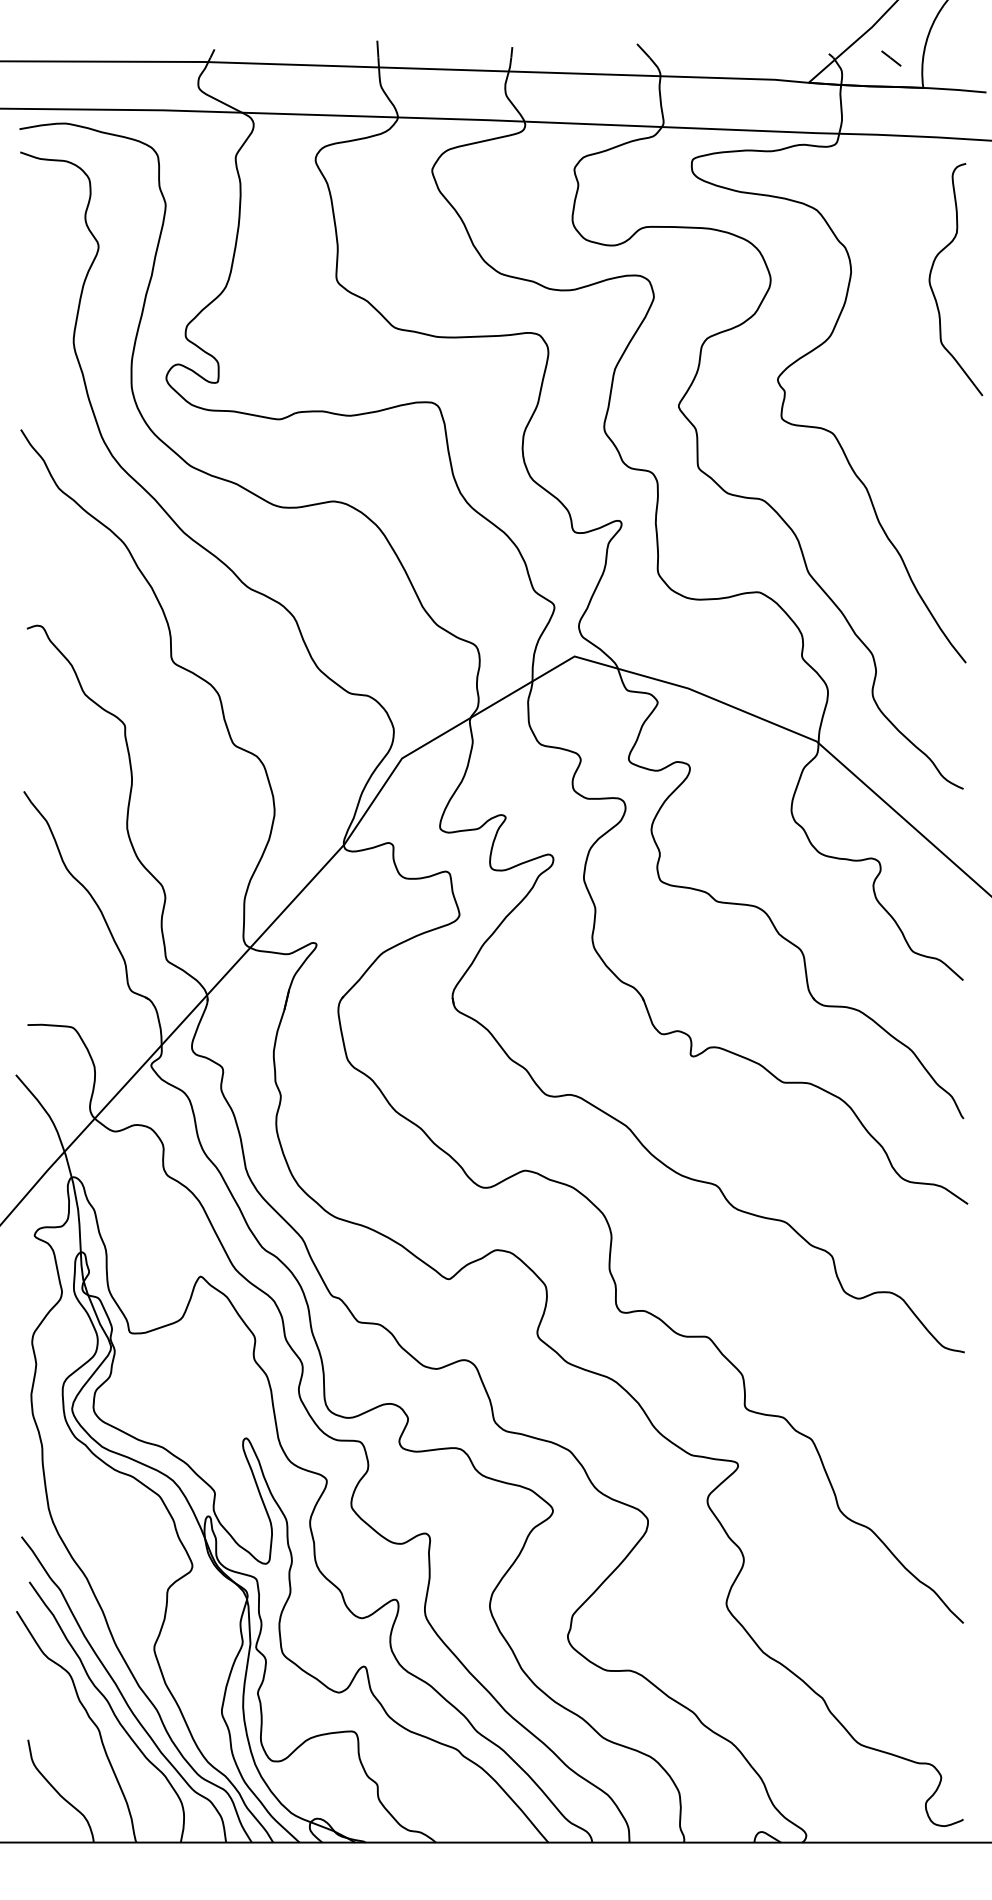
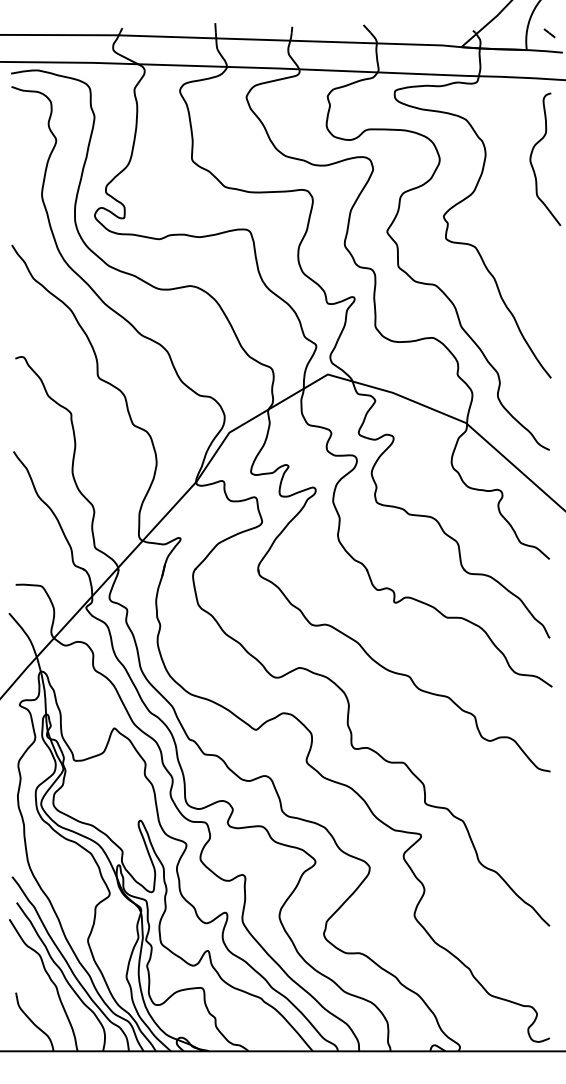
line: (891, 58) -> (549, 33), moved

